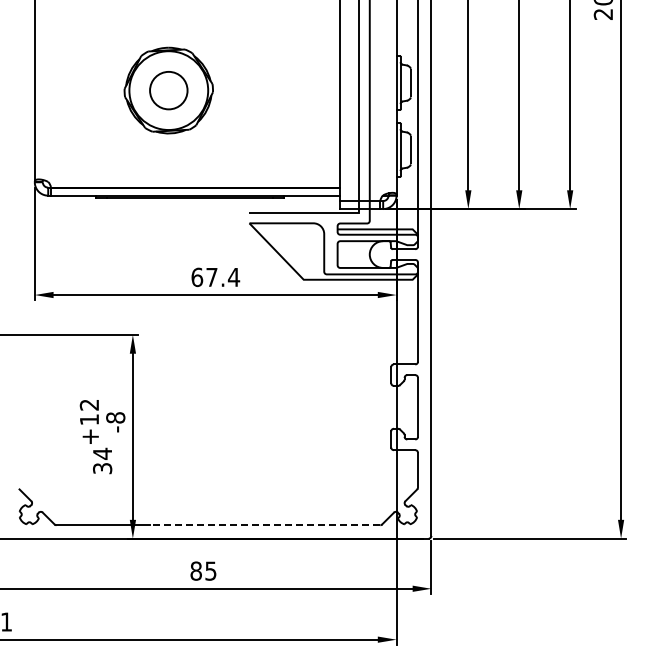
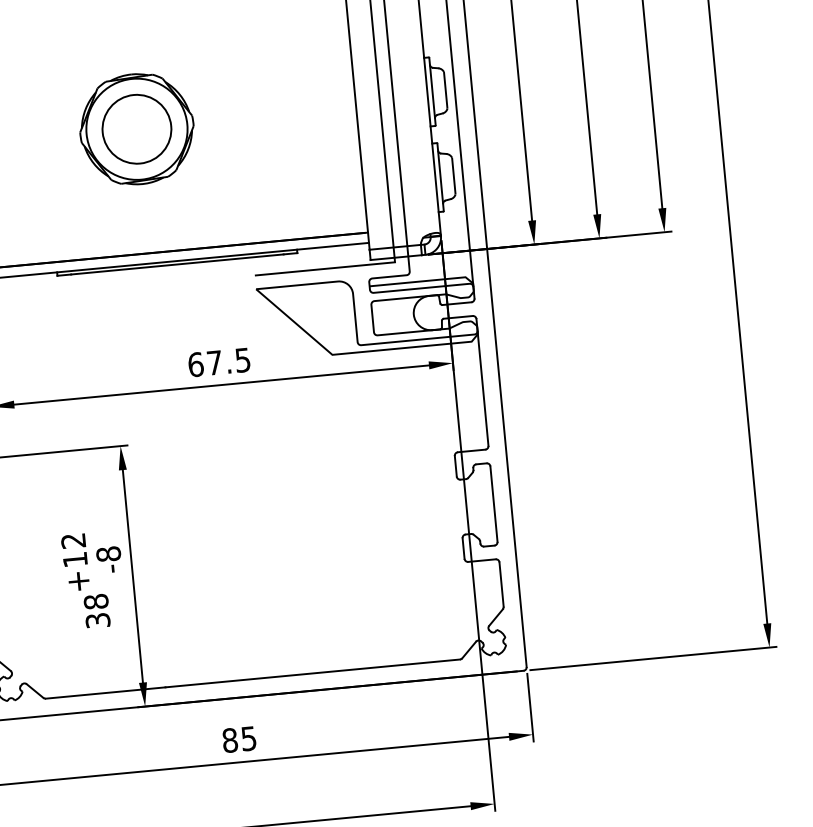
circle: (168, 90) -> (136, 129), size x1.43
text: (233, 277) -> (242, 360), 67.4 -> 67.5
text: (102, 453) -> (96, 601), 34 -> 38
line: (264, 525) -> (311, 673), dashed -> solid

